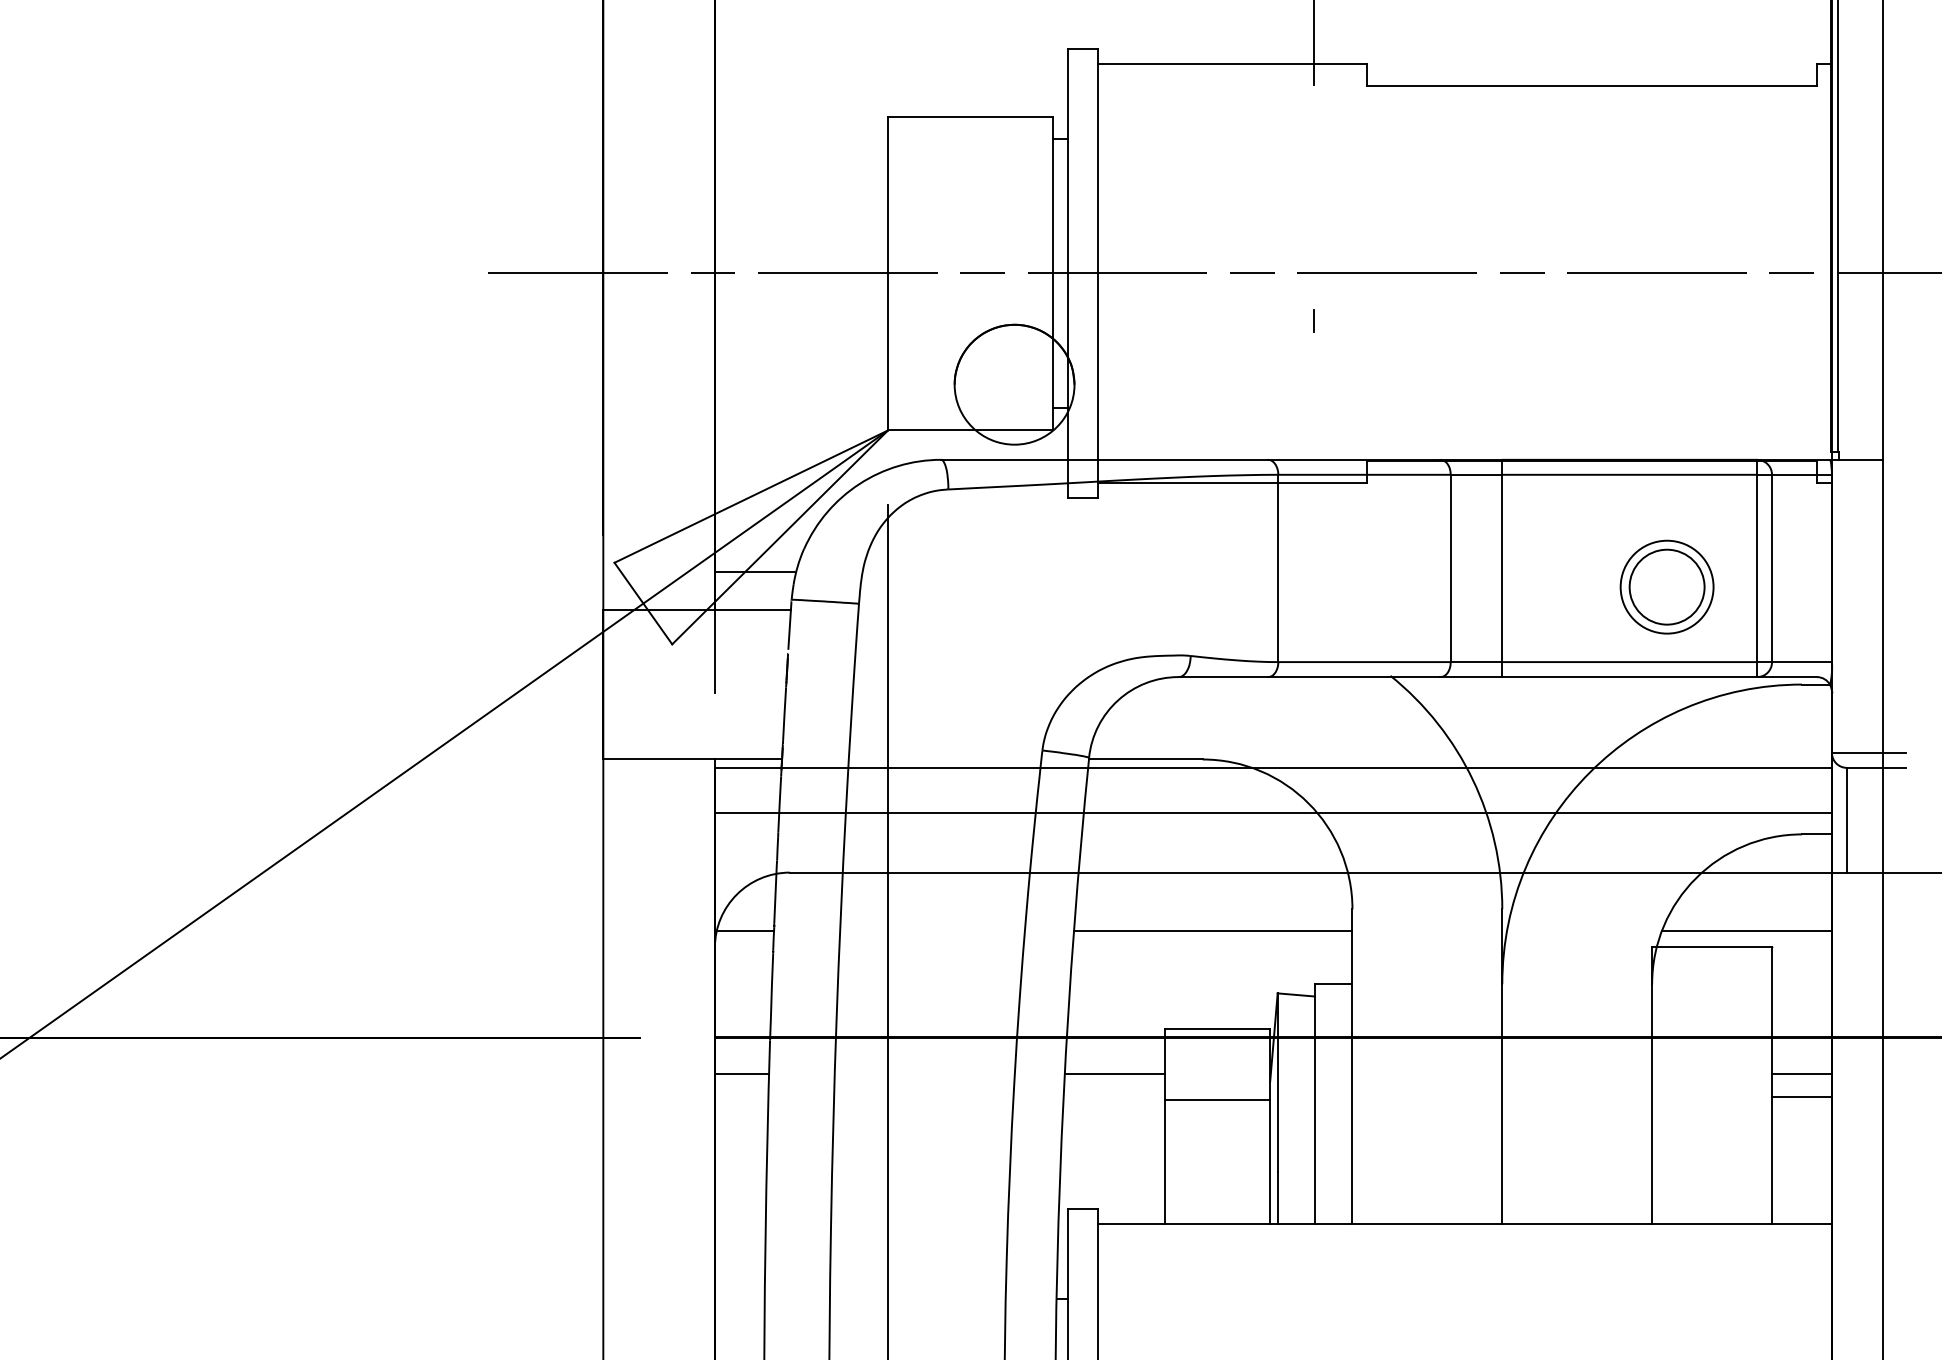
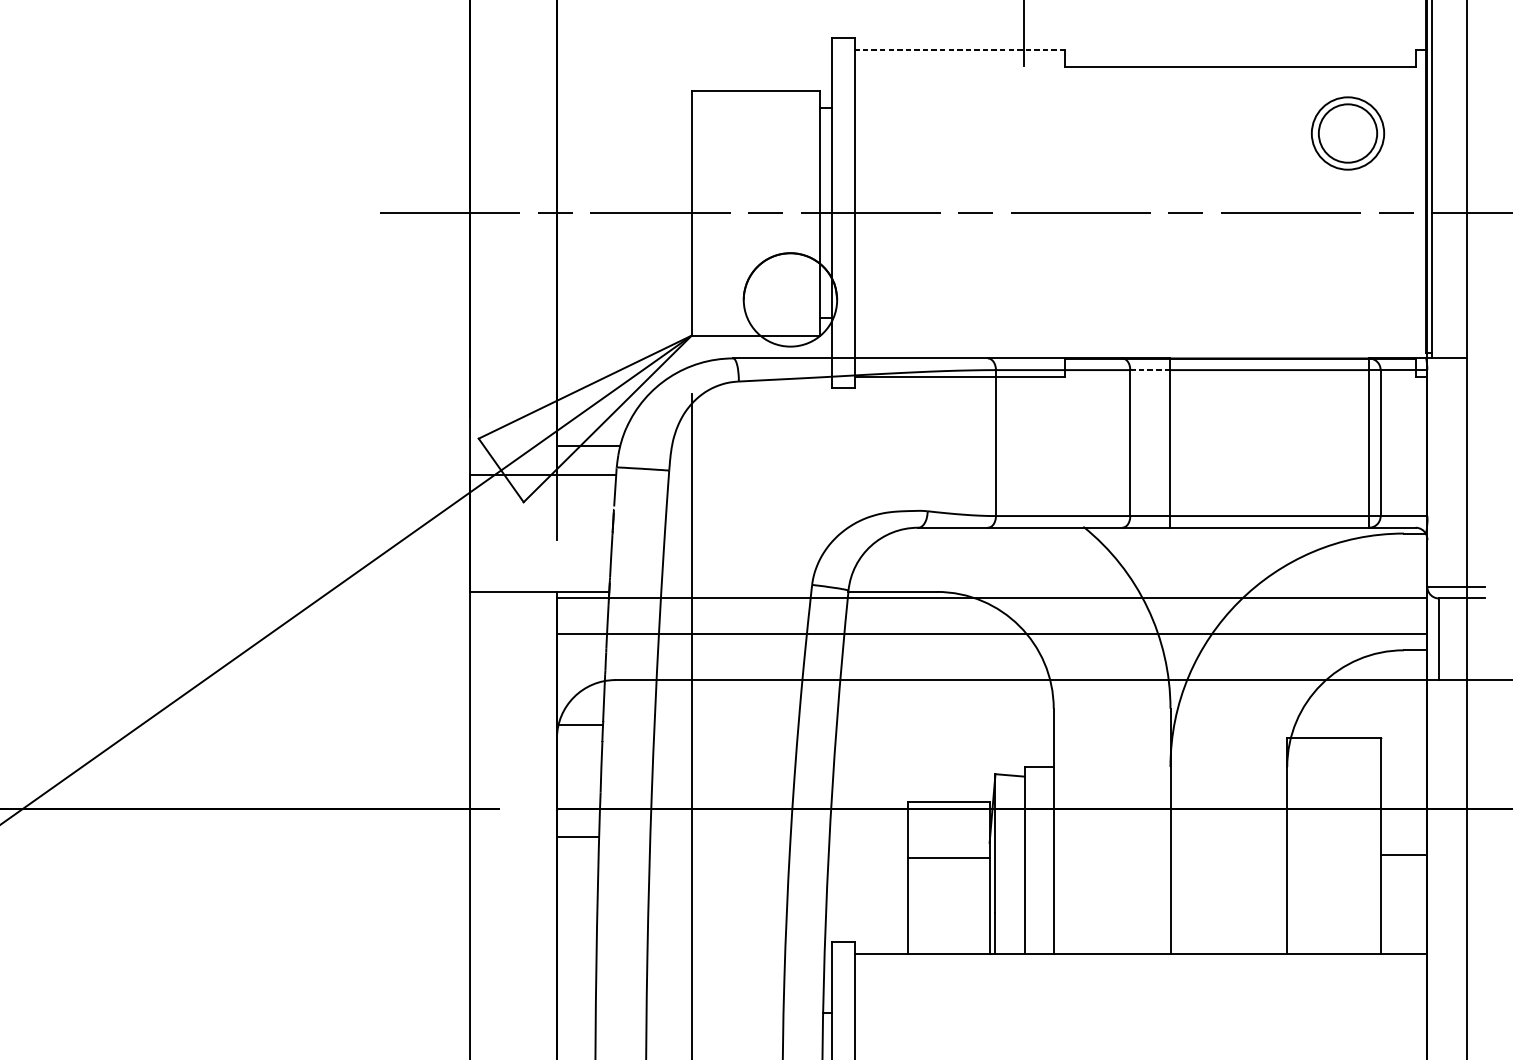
line: (1232, 63) -> (960, 49), solid -> dashed
line: (1313, 320) -> (1023, 249), removed
line: (1476, 474) -> (1150, 369), solid -> dashed
part: (1666, 586) -> (1347, 132), moved
line: (1212, 930) -> (944, 725), removed
line: (1746, 930) -> (1360, 725), removed
line: (1114, 1074) -> (868, 837), removed
line: (1801, 1074) -> (1403, 837), removed

